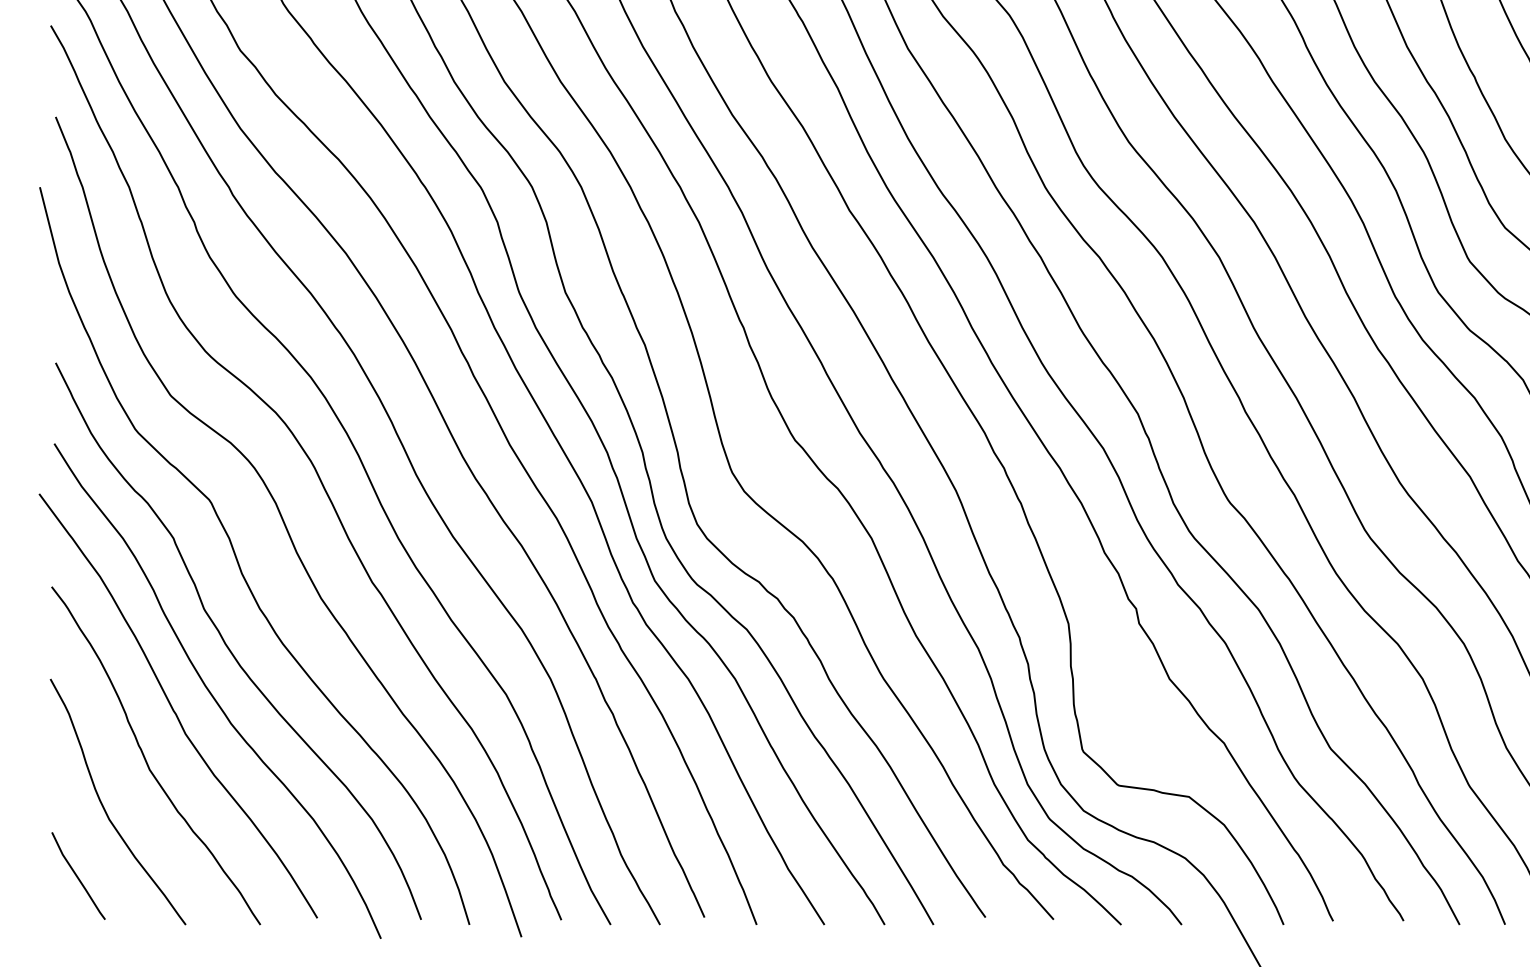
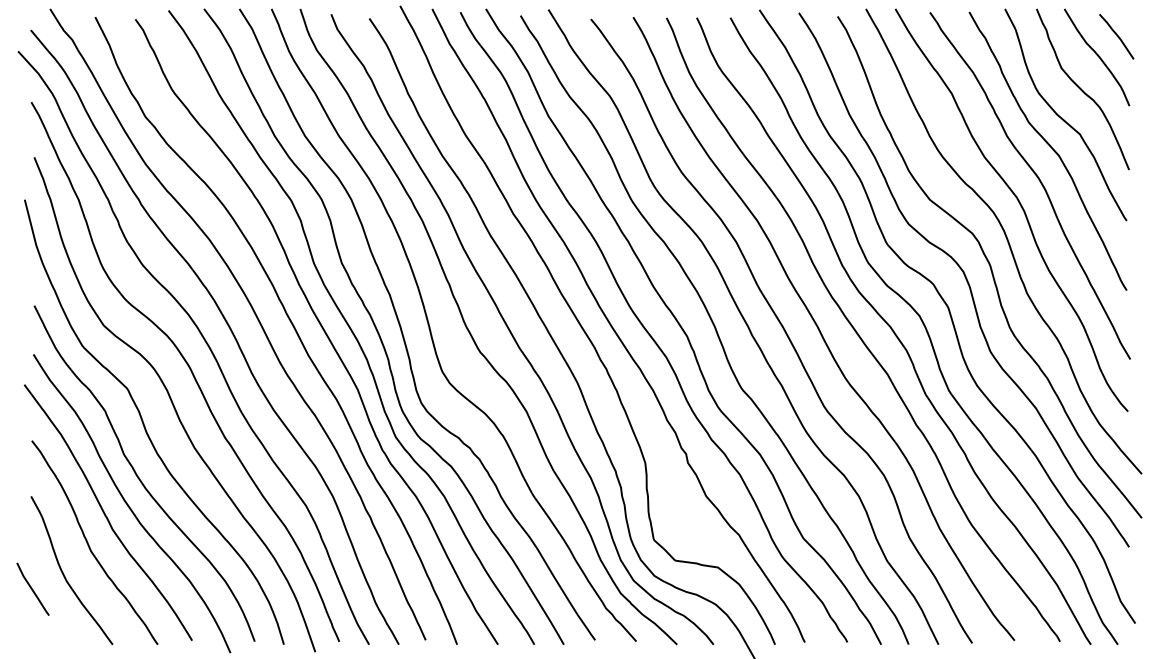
line: (77, 874) -> (32, 588), moved

